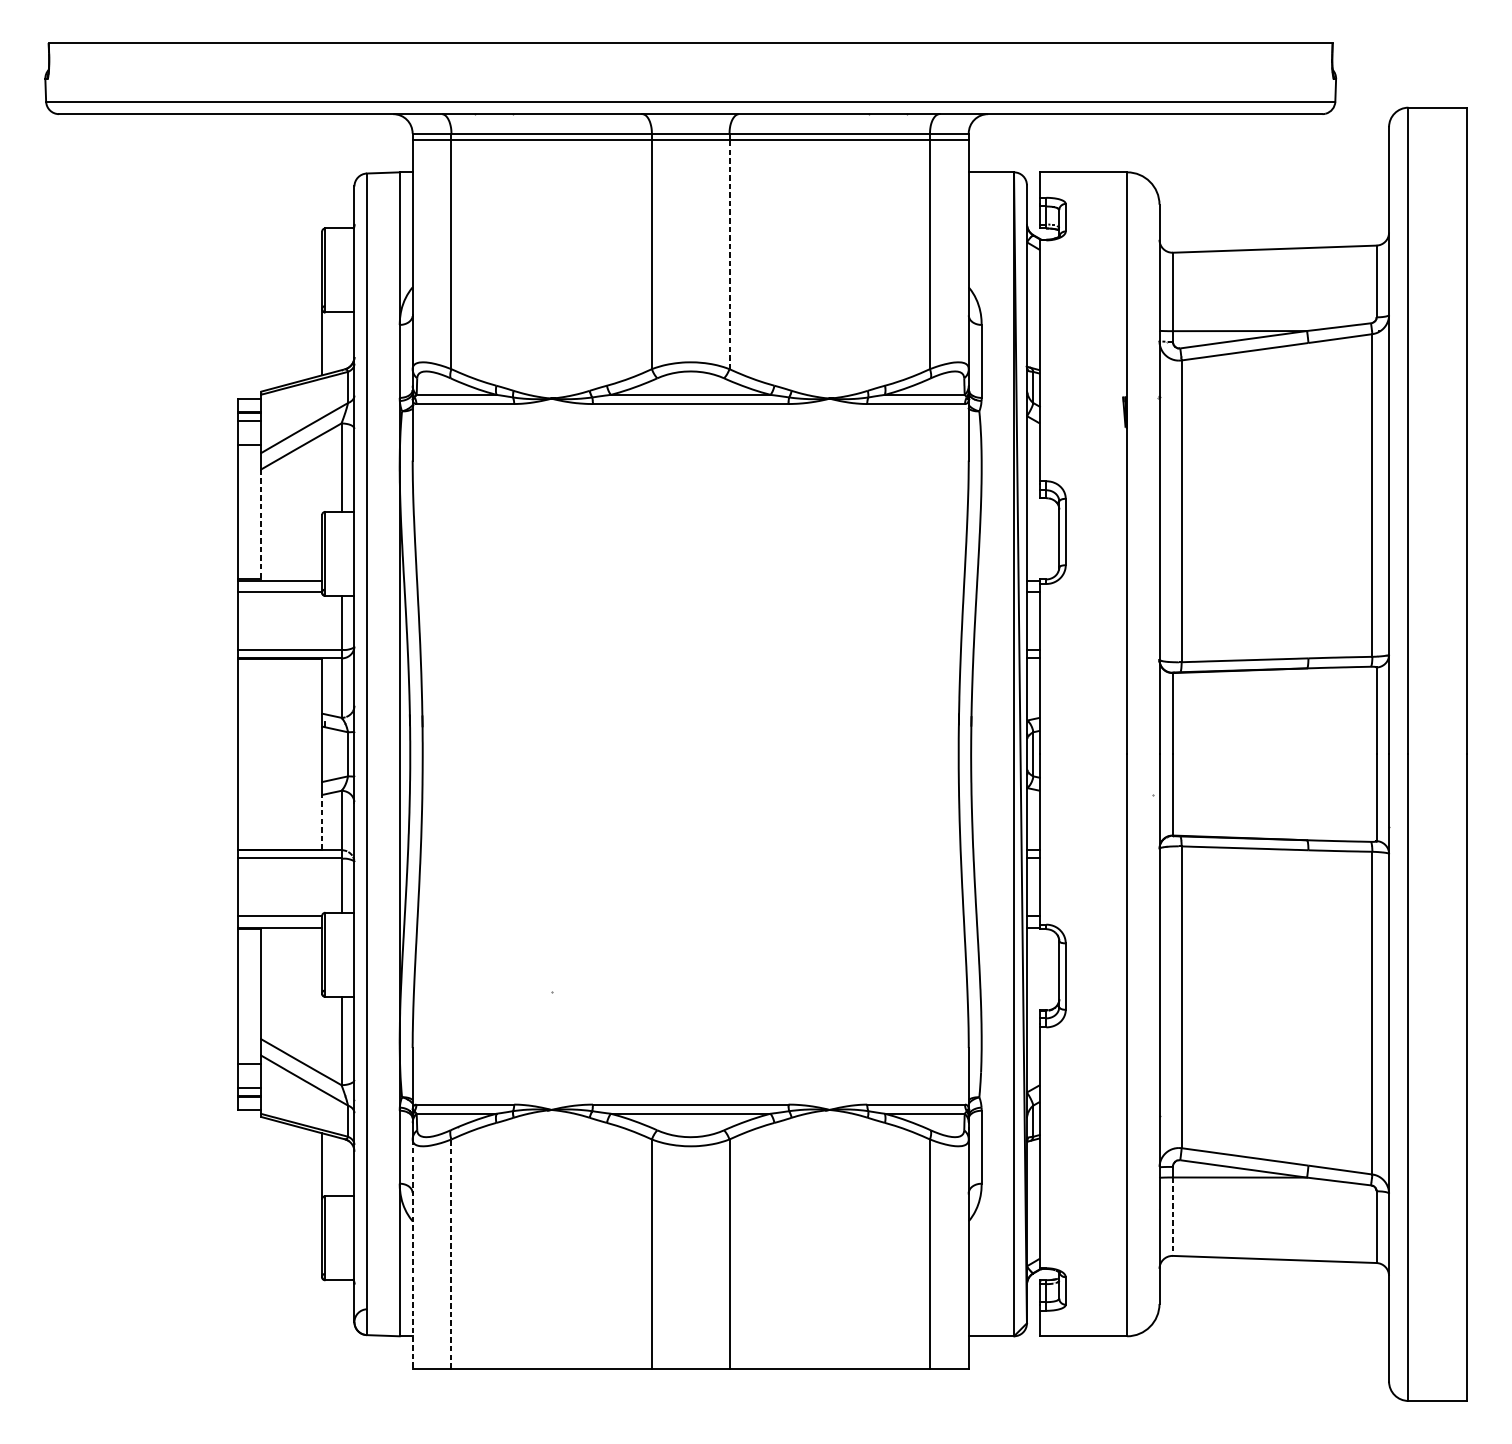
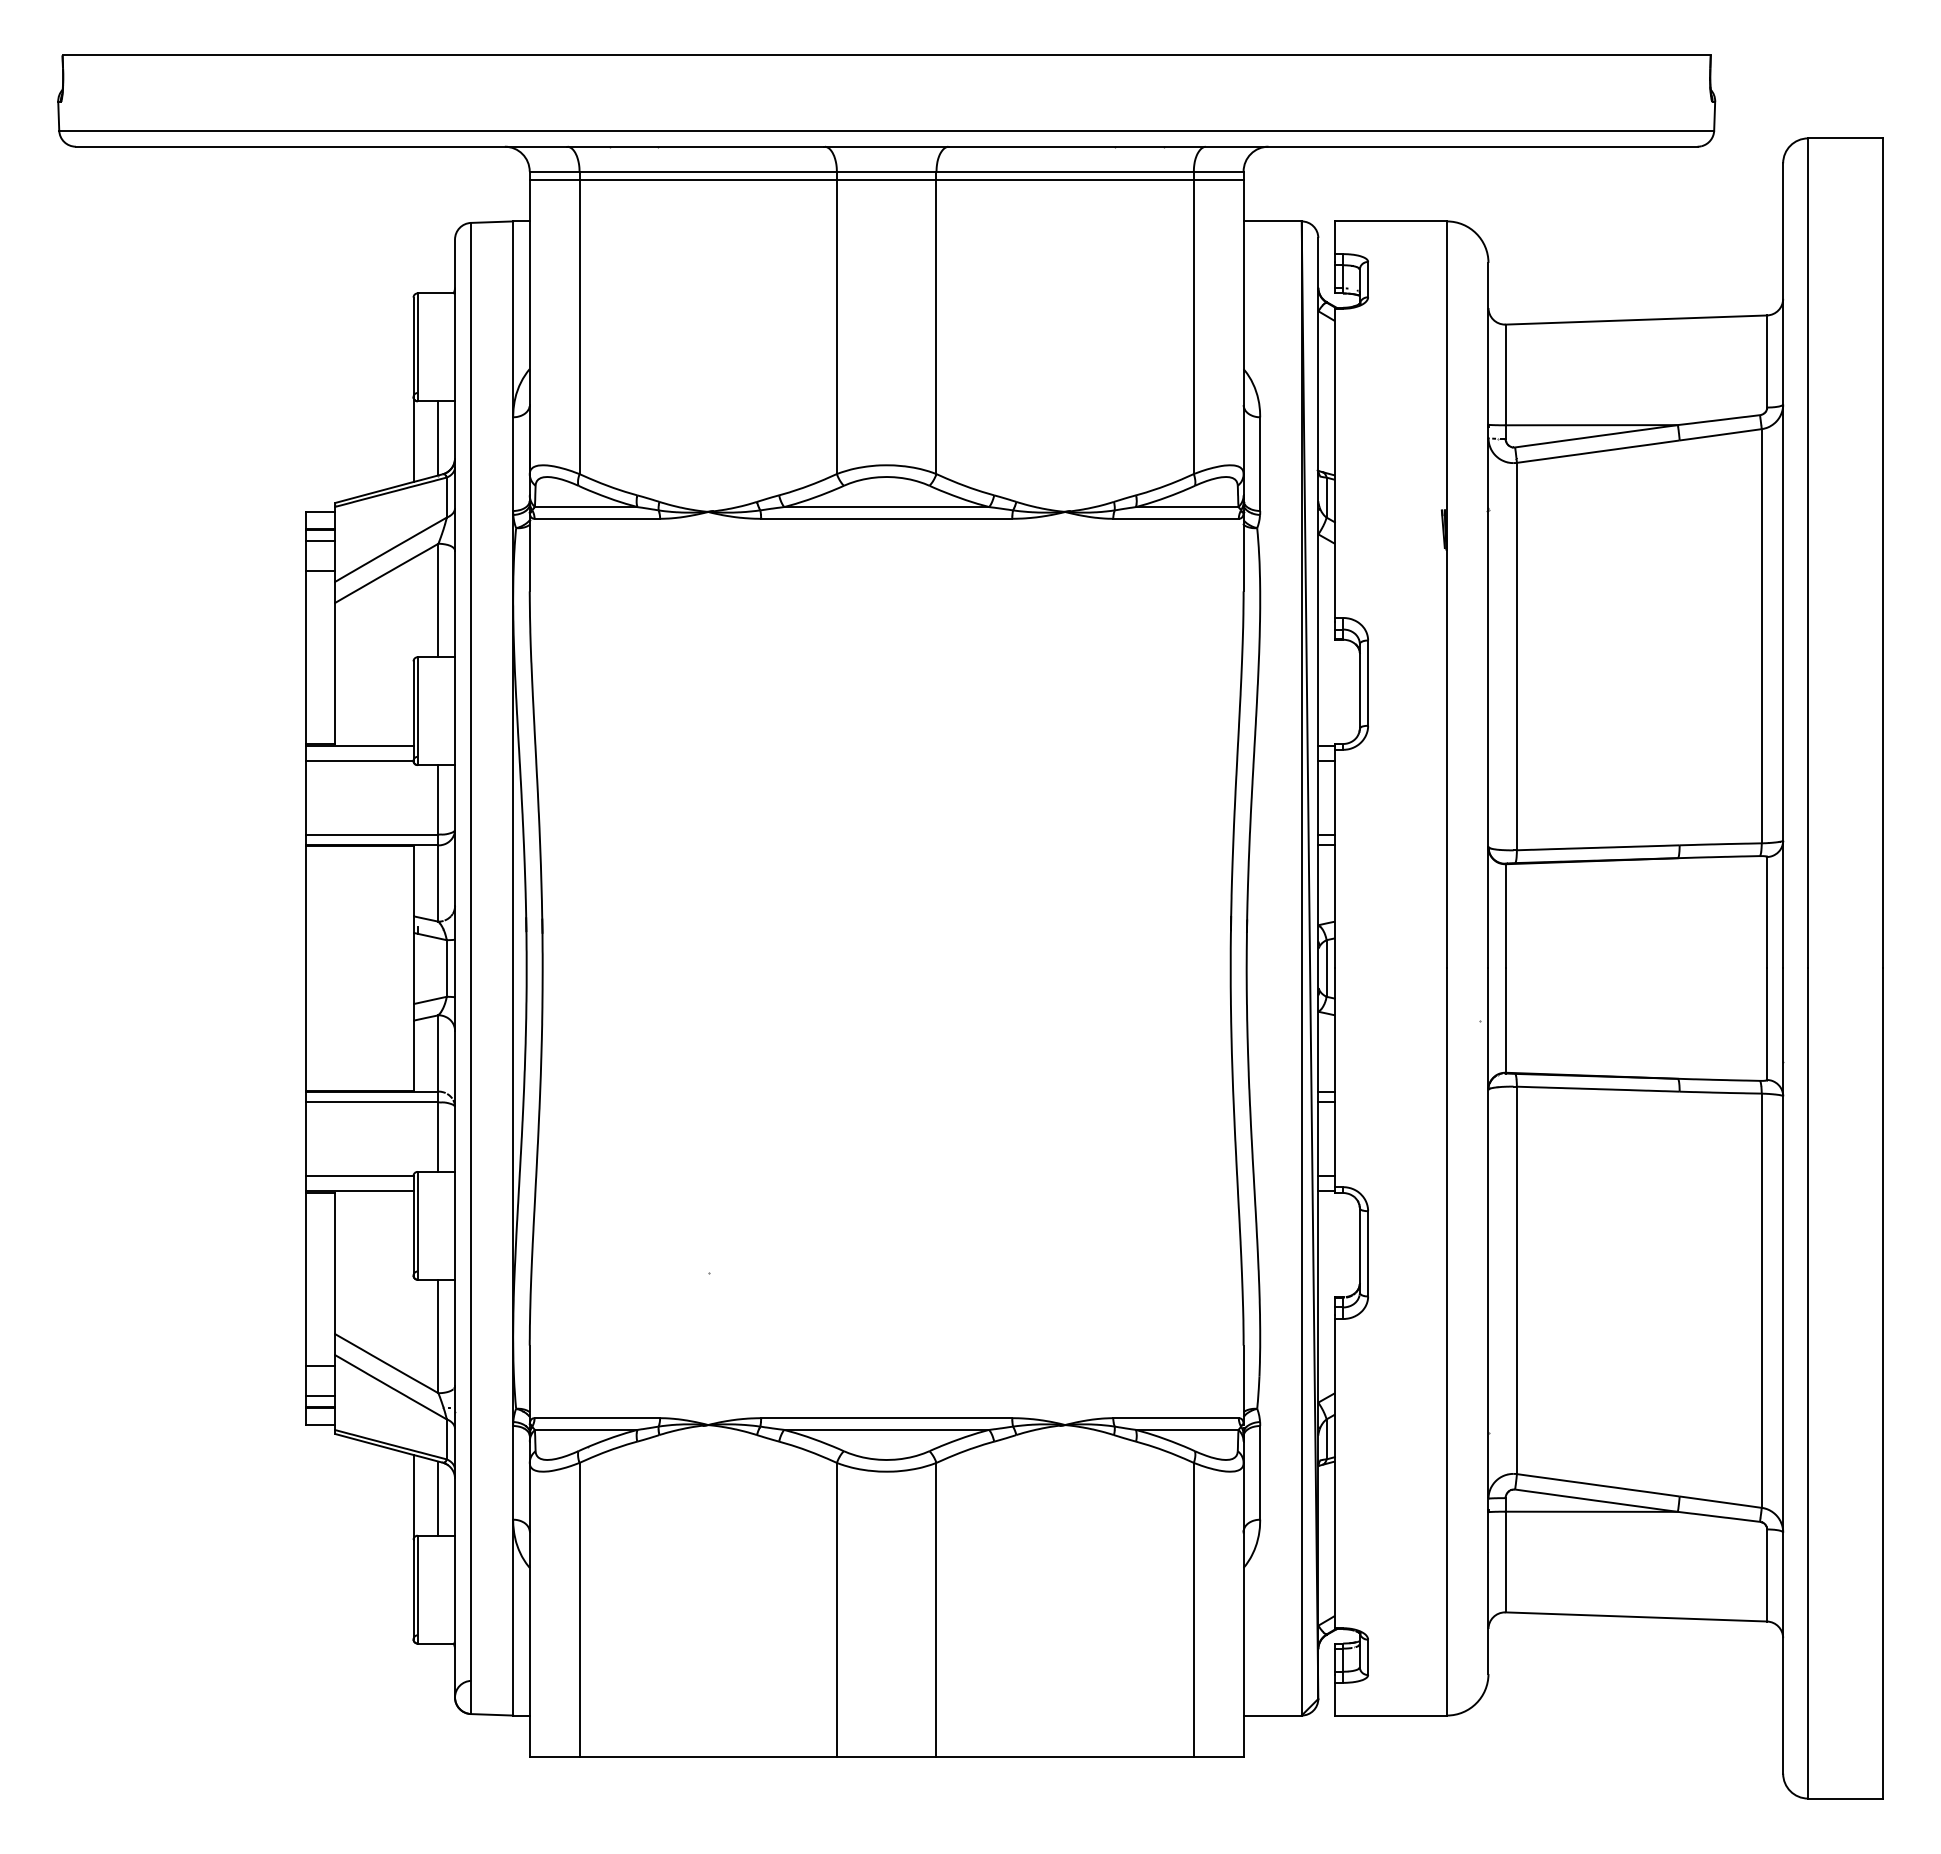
line: (729, 254) -> (936, 326), dashed -> solid
line: (341, 341) -> (438, 438), added
line: (260, 525) -> (334, 674), dashed -> solid
line: (322, 822) -> (413, 1055), dashed -> solid
line: (341, 1167) -> (438, 1498), added
line: (1172, 1217) -> (1505, 1562), dashed -> solid
line: (451, 1253) -> (579, 1609), dashed -> solid
line: (412, 1254) -> (529, 1610), dashed -> solid

